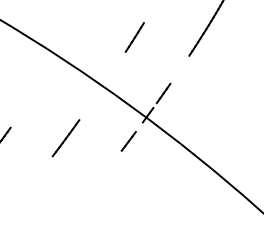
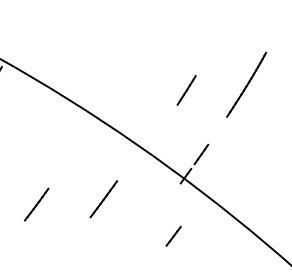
line: (134, 37) -> (186, 90), moved
line: (128, 140) -> (173, 235), moved

